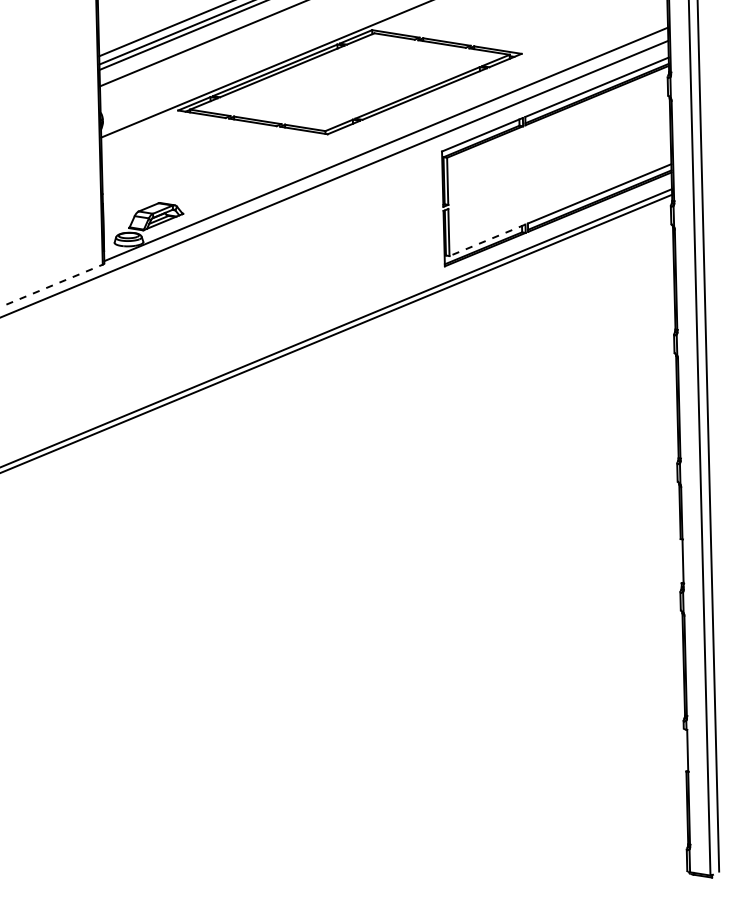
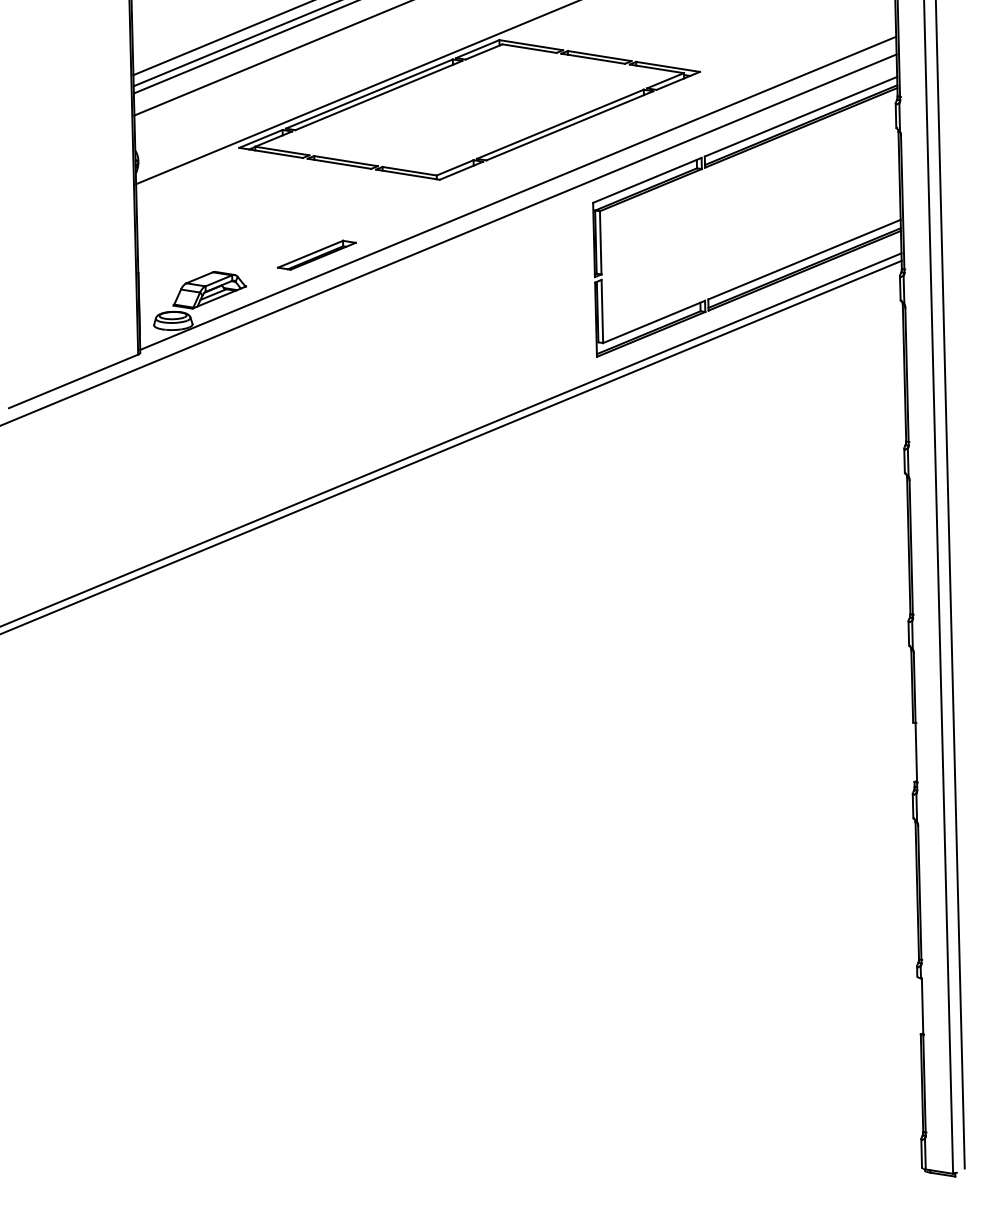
part: (235, 190) -> (316, 254), added
line: (487, 240) -> (653, 322), dashed -> solid
line: (54, 284) -> (73, 381), dashed -> solid

